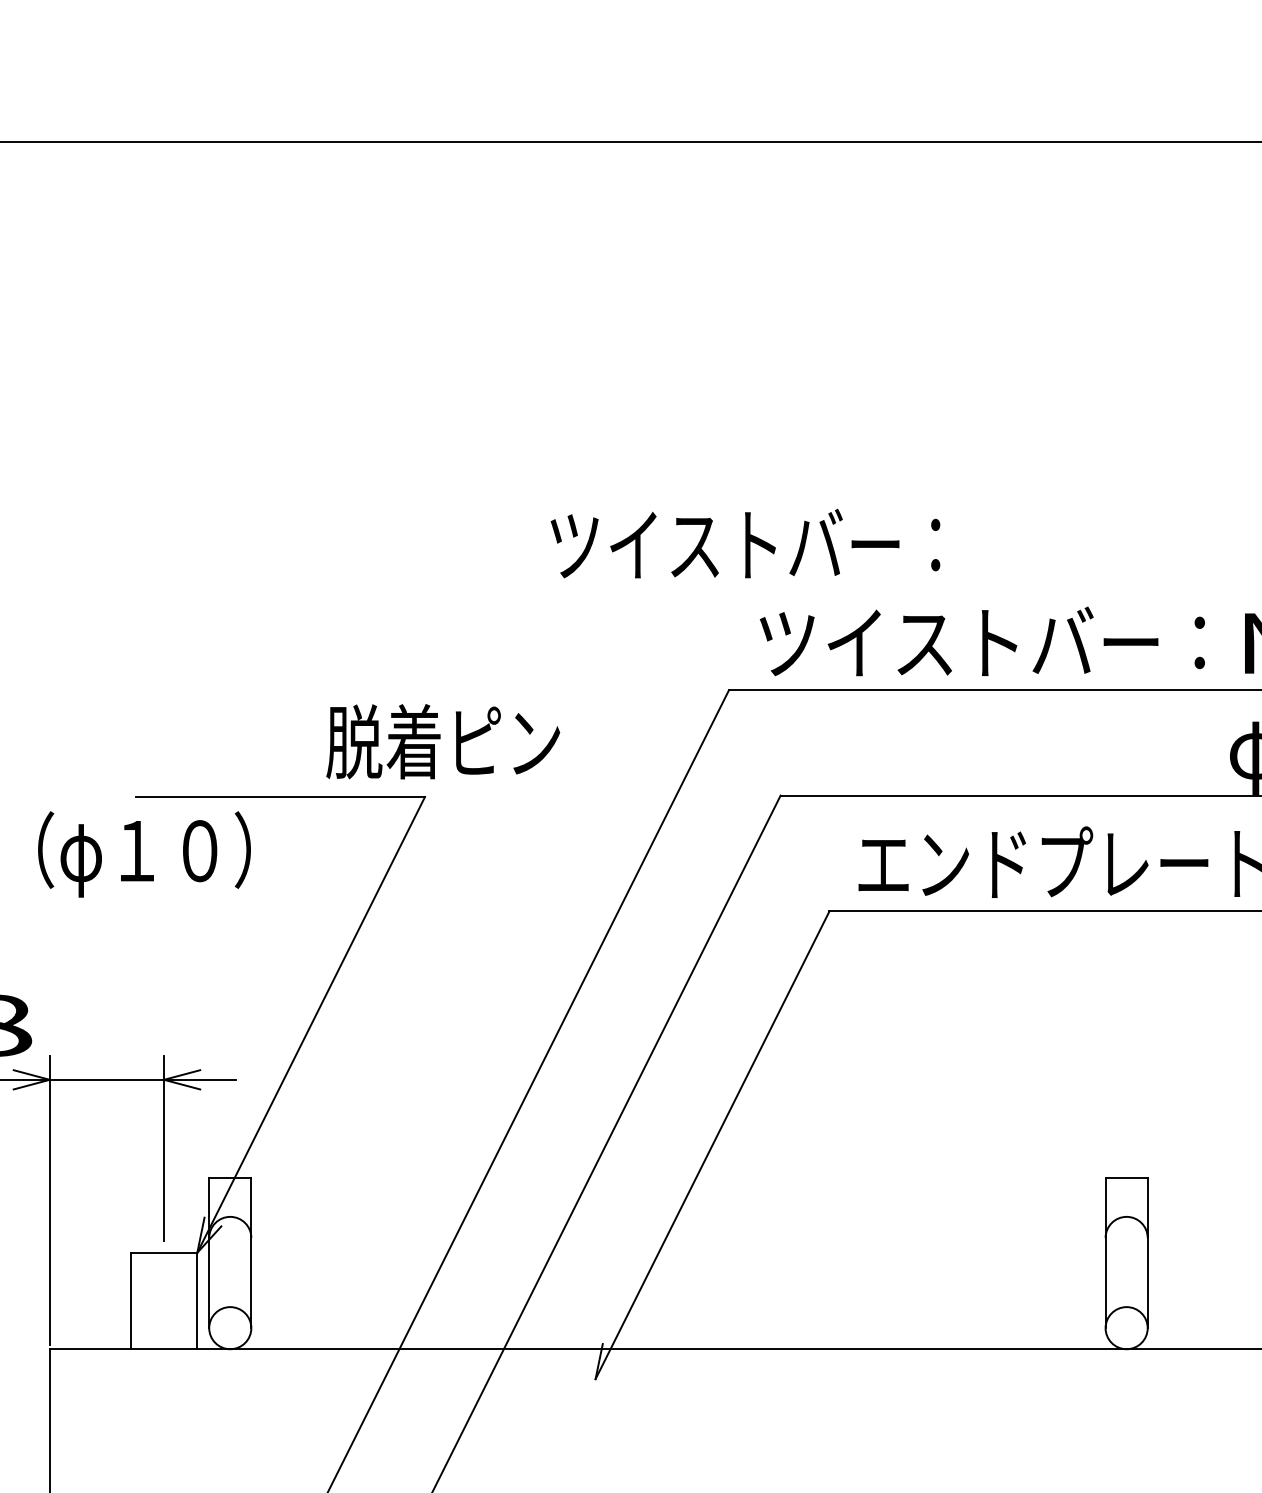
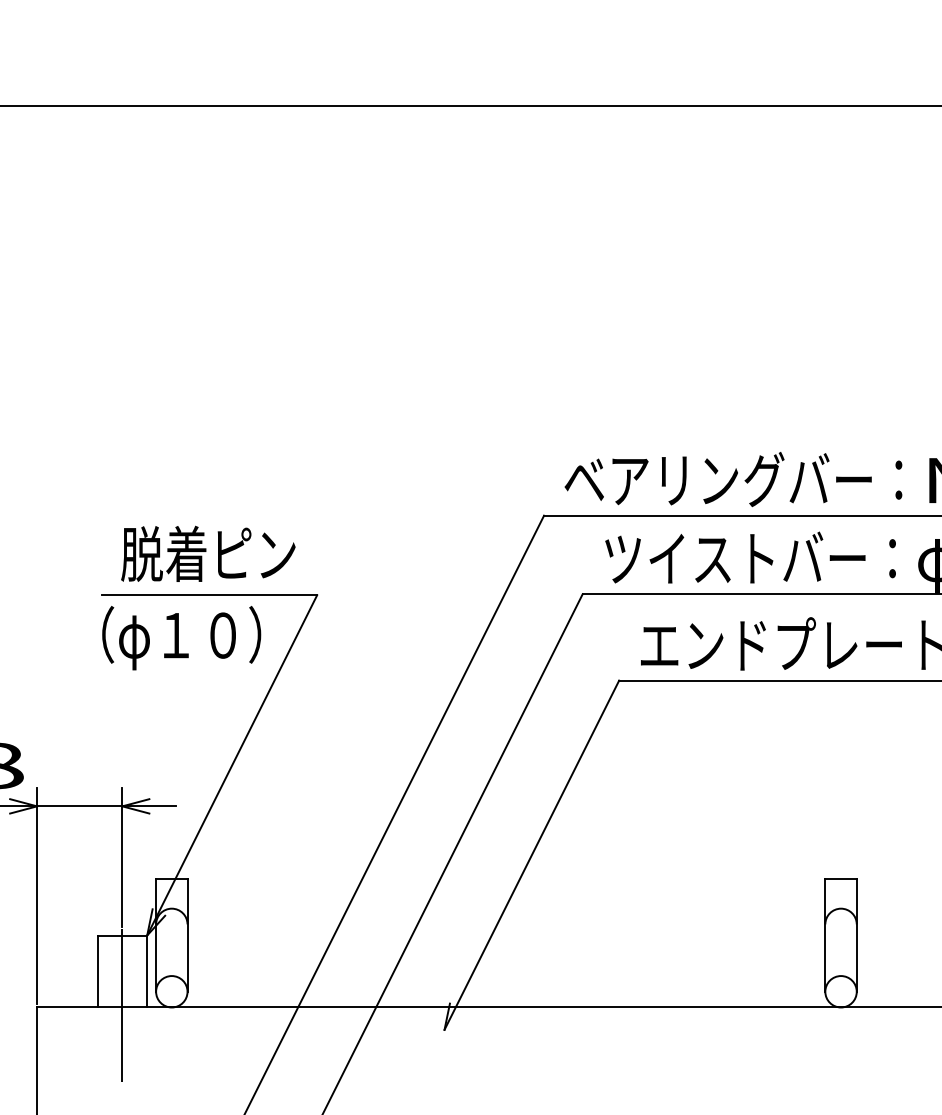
text: (745, 543) -> (750, 557), moved
text: (982, 642) -> (733, 479), ツイストバー： -> ベアリングバー：
text: (443, 741) -> (208, 553), moved
text: (144, 854) -> (181, 638), moved
line: (164, 1345) -> (122, 1004), added

